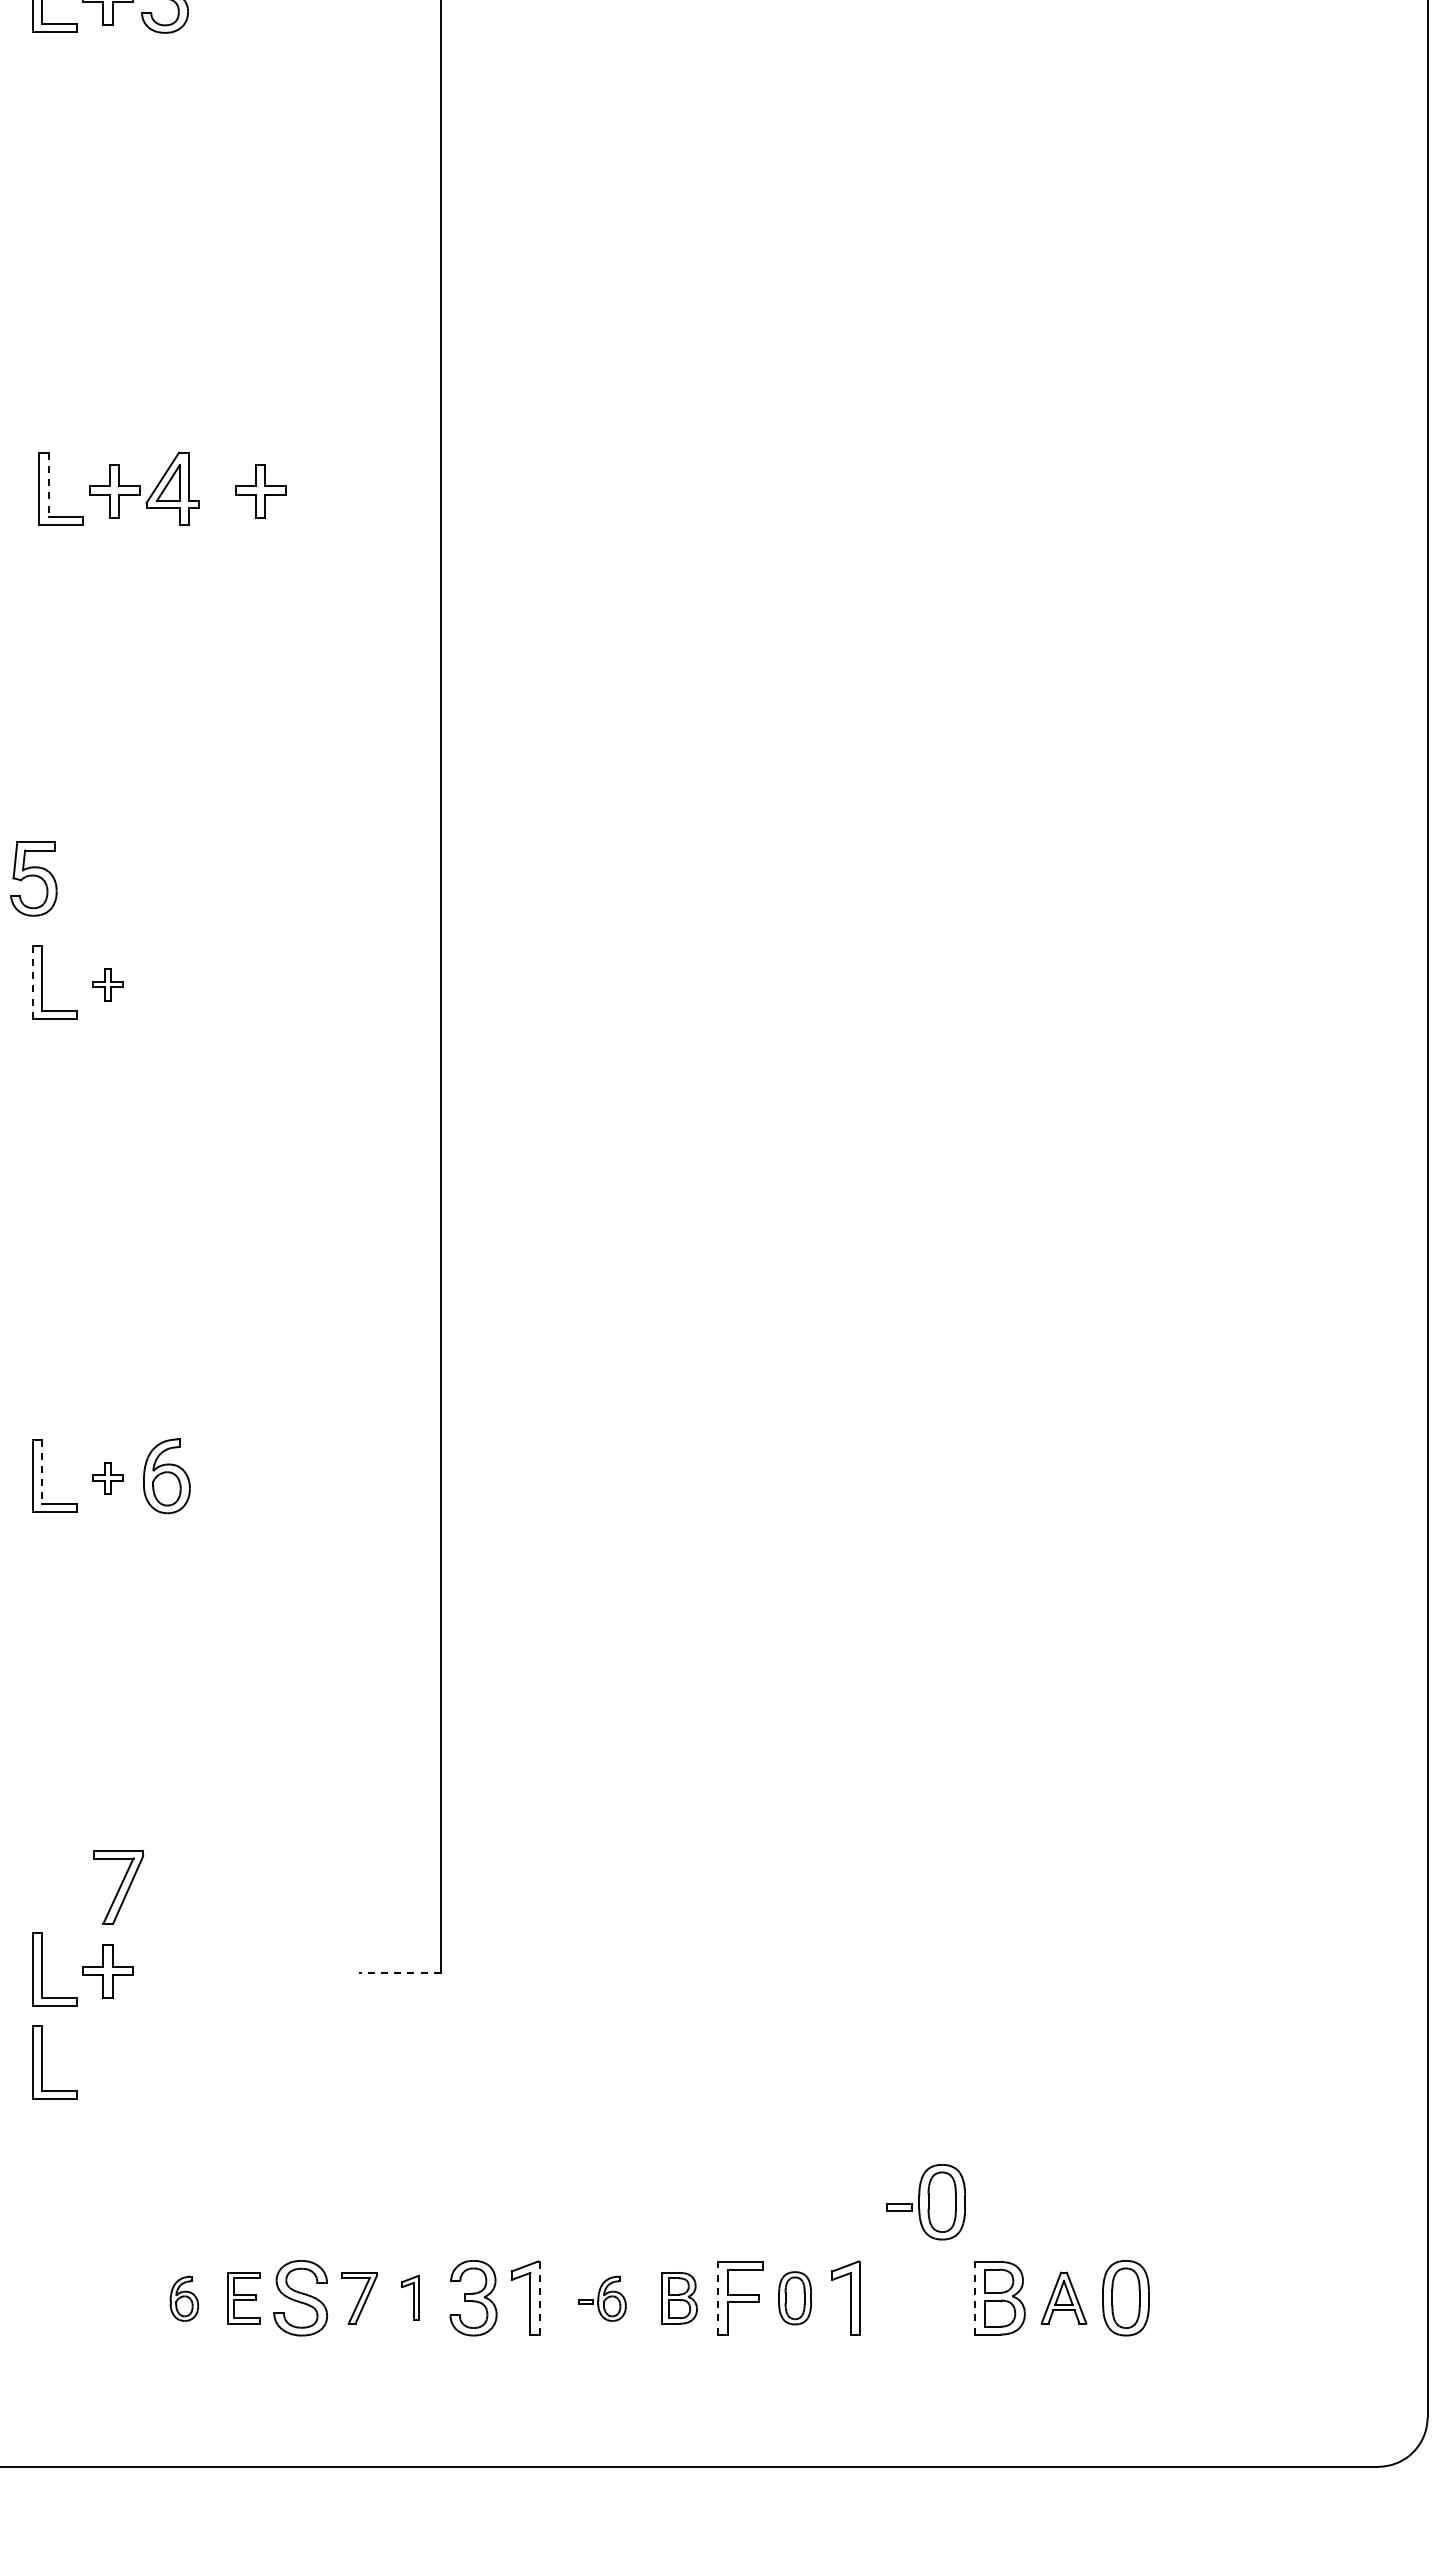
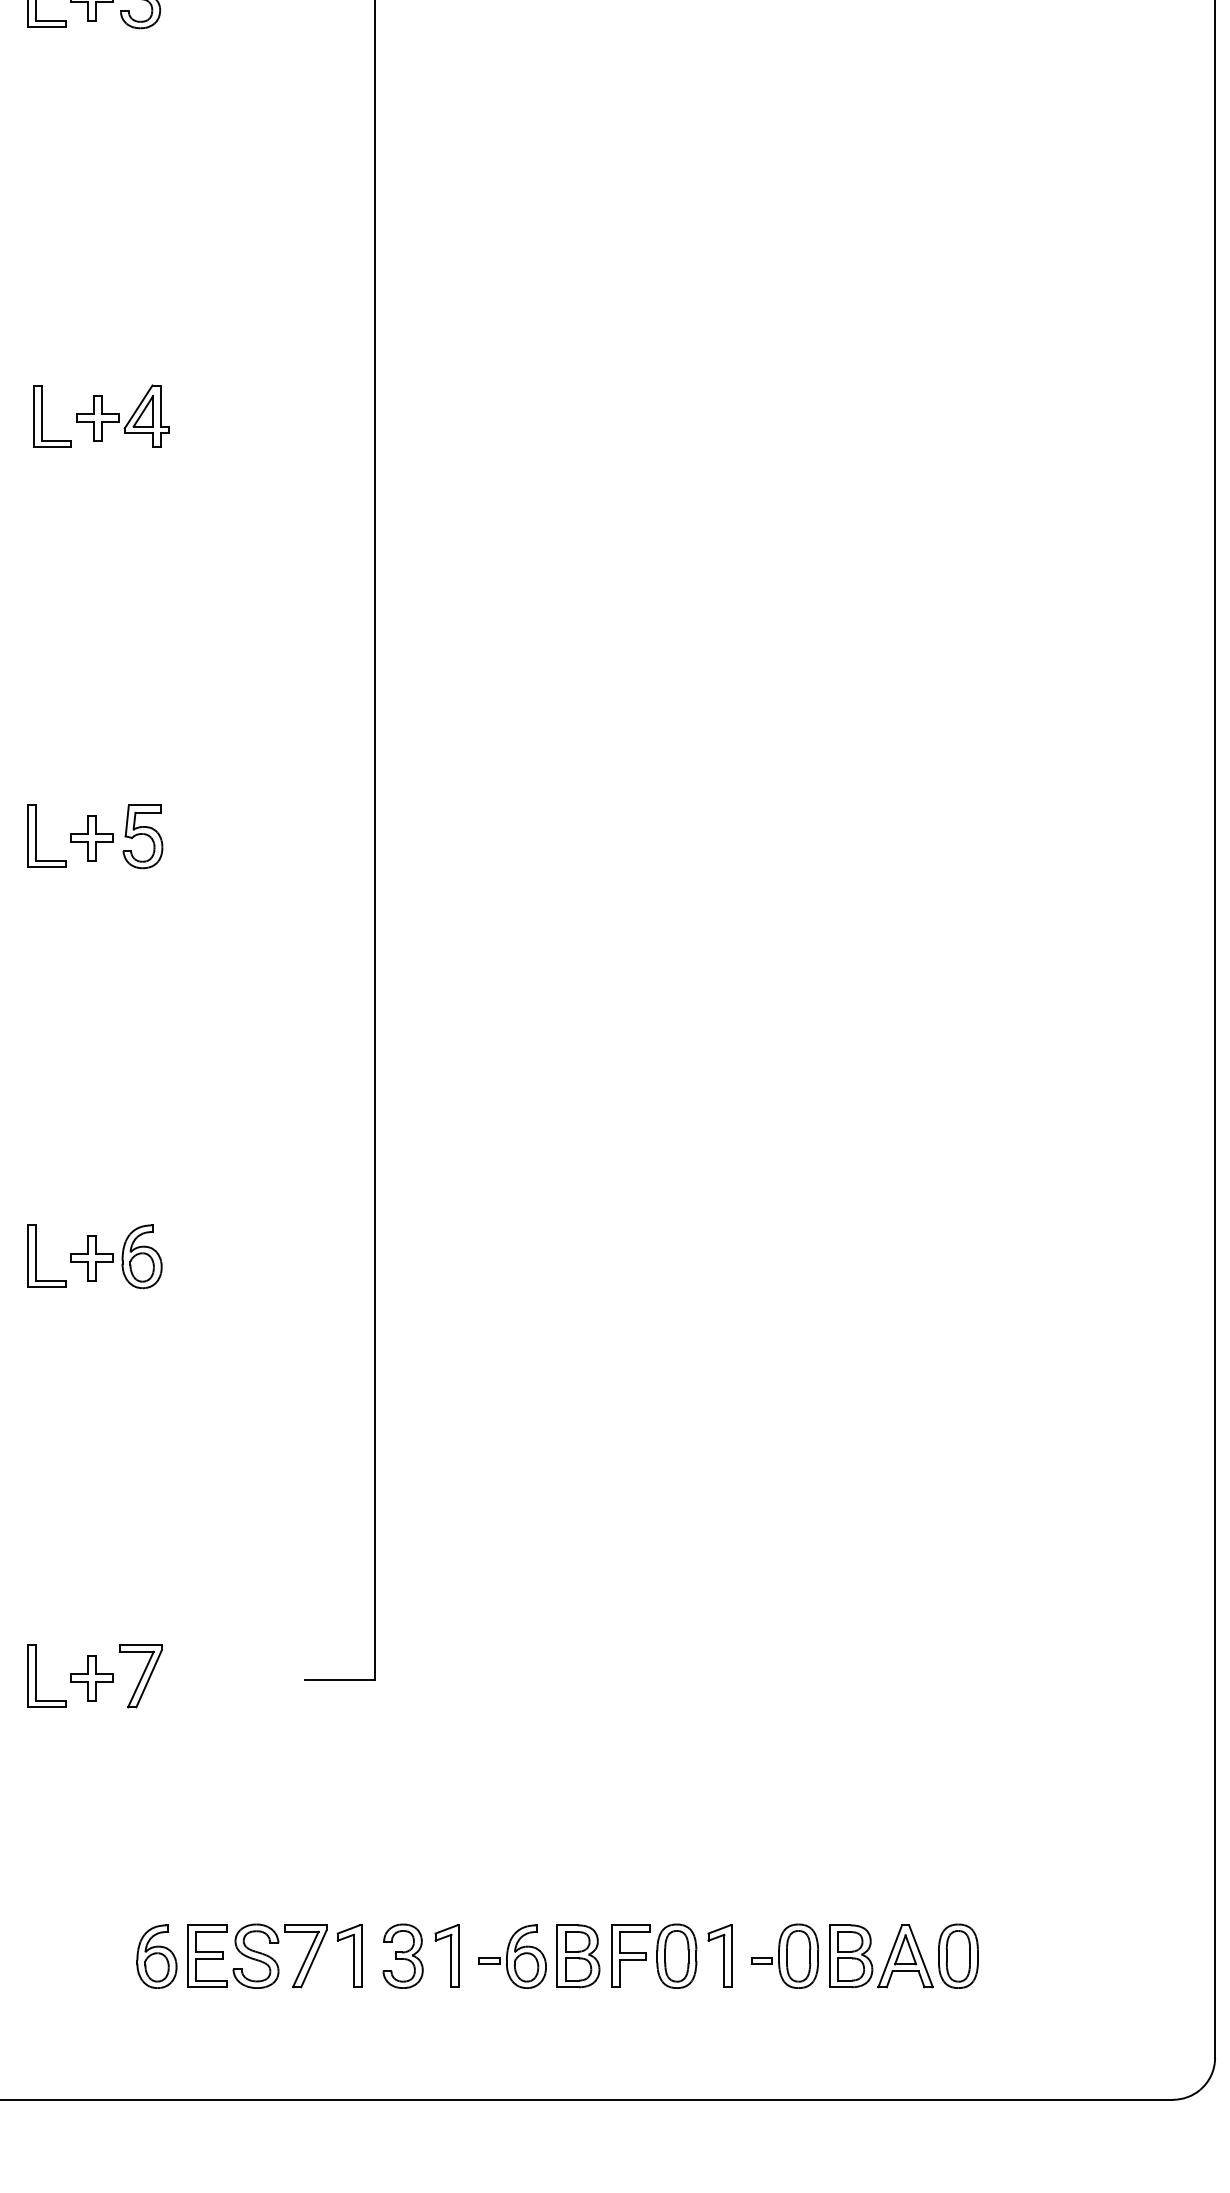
line: (48, 485) -> (41, 413), dashed -> solid
part: (260, 491) -> (221, 418), removed
part: (33, 878) -> (142, 836), moved
line: (32, 981) -> (27, 835), dashed -> solid
part: (107, 984) -> (91, 838), size x1.67
line: (42, 1472) -> (36, 1253), dashed -> solid
part: (107, 1478) -> (91, 1258), size x1.67
part: (118, 1887) -> (140, 1676), moved
line: (399, 1973) -> (340, 1679), dashed -> solid
part: (42, 2062) -> (36, 1755), removed
part: (926, 2202) -> (785, 1956), moved
part: (410, 2297) -> (349, 1955), size x1.67
line: (718, 2297) -> (611, 1955), dashed -> solid
line: (975, 2297) -> (830, 1955), dashed -> solid
part: (1063, 2297) -> (905, 1955), size x1.43
part: (184, 2298) -> (157, 1956), size x1.67
part: (243, 2298) -> (207, 1956), size x1.43
part: (359, 2298) -> (306, 1956), size x1.43
line: (539, 2298) -> (459, 1956), dashed -> solid
part: (602, 2298) -> (512, 1956), size x1.67
part: (679, 2298) -> (578, 1956), size x1.43
part: (794, 2298) -> (676, 1956), size x1.43

